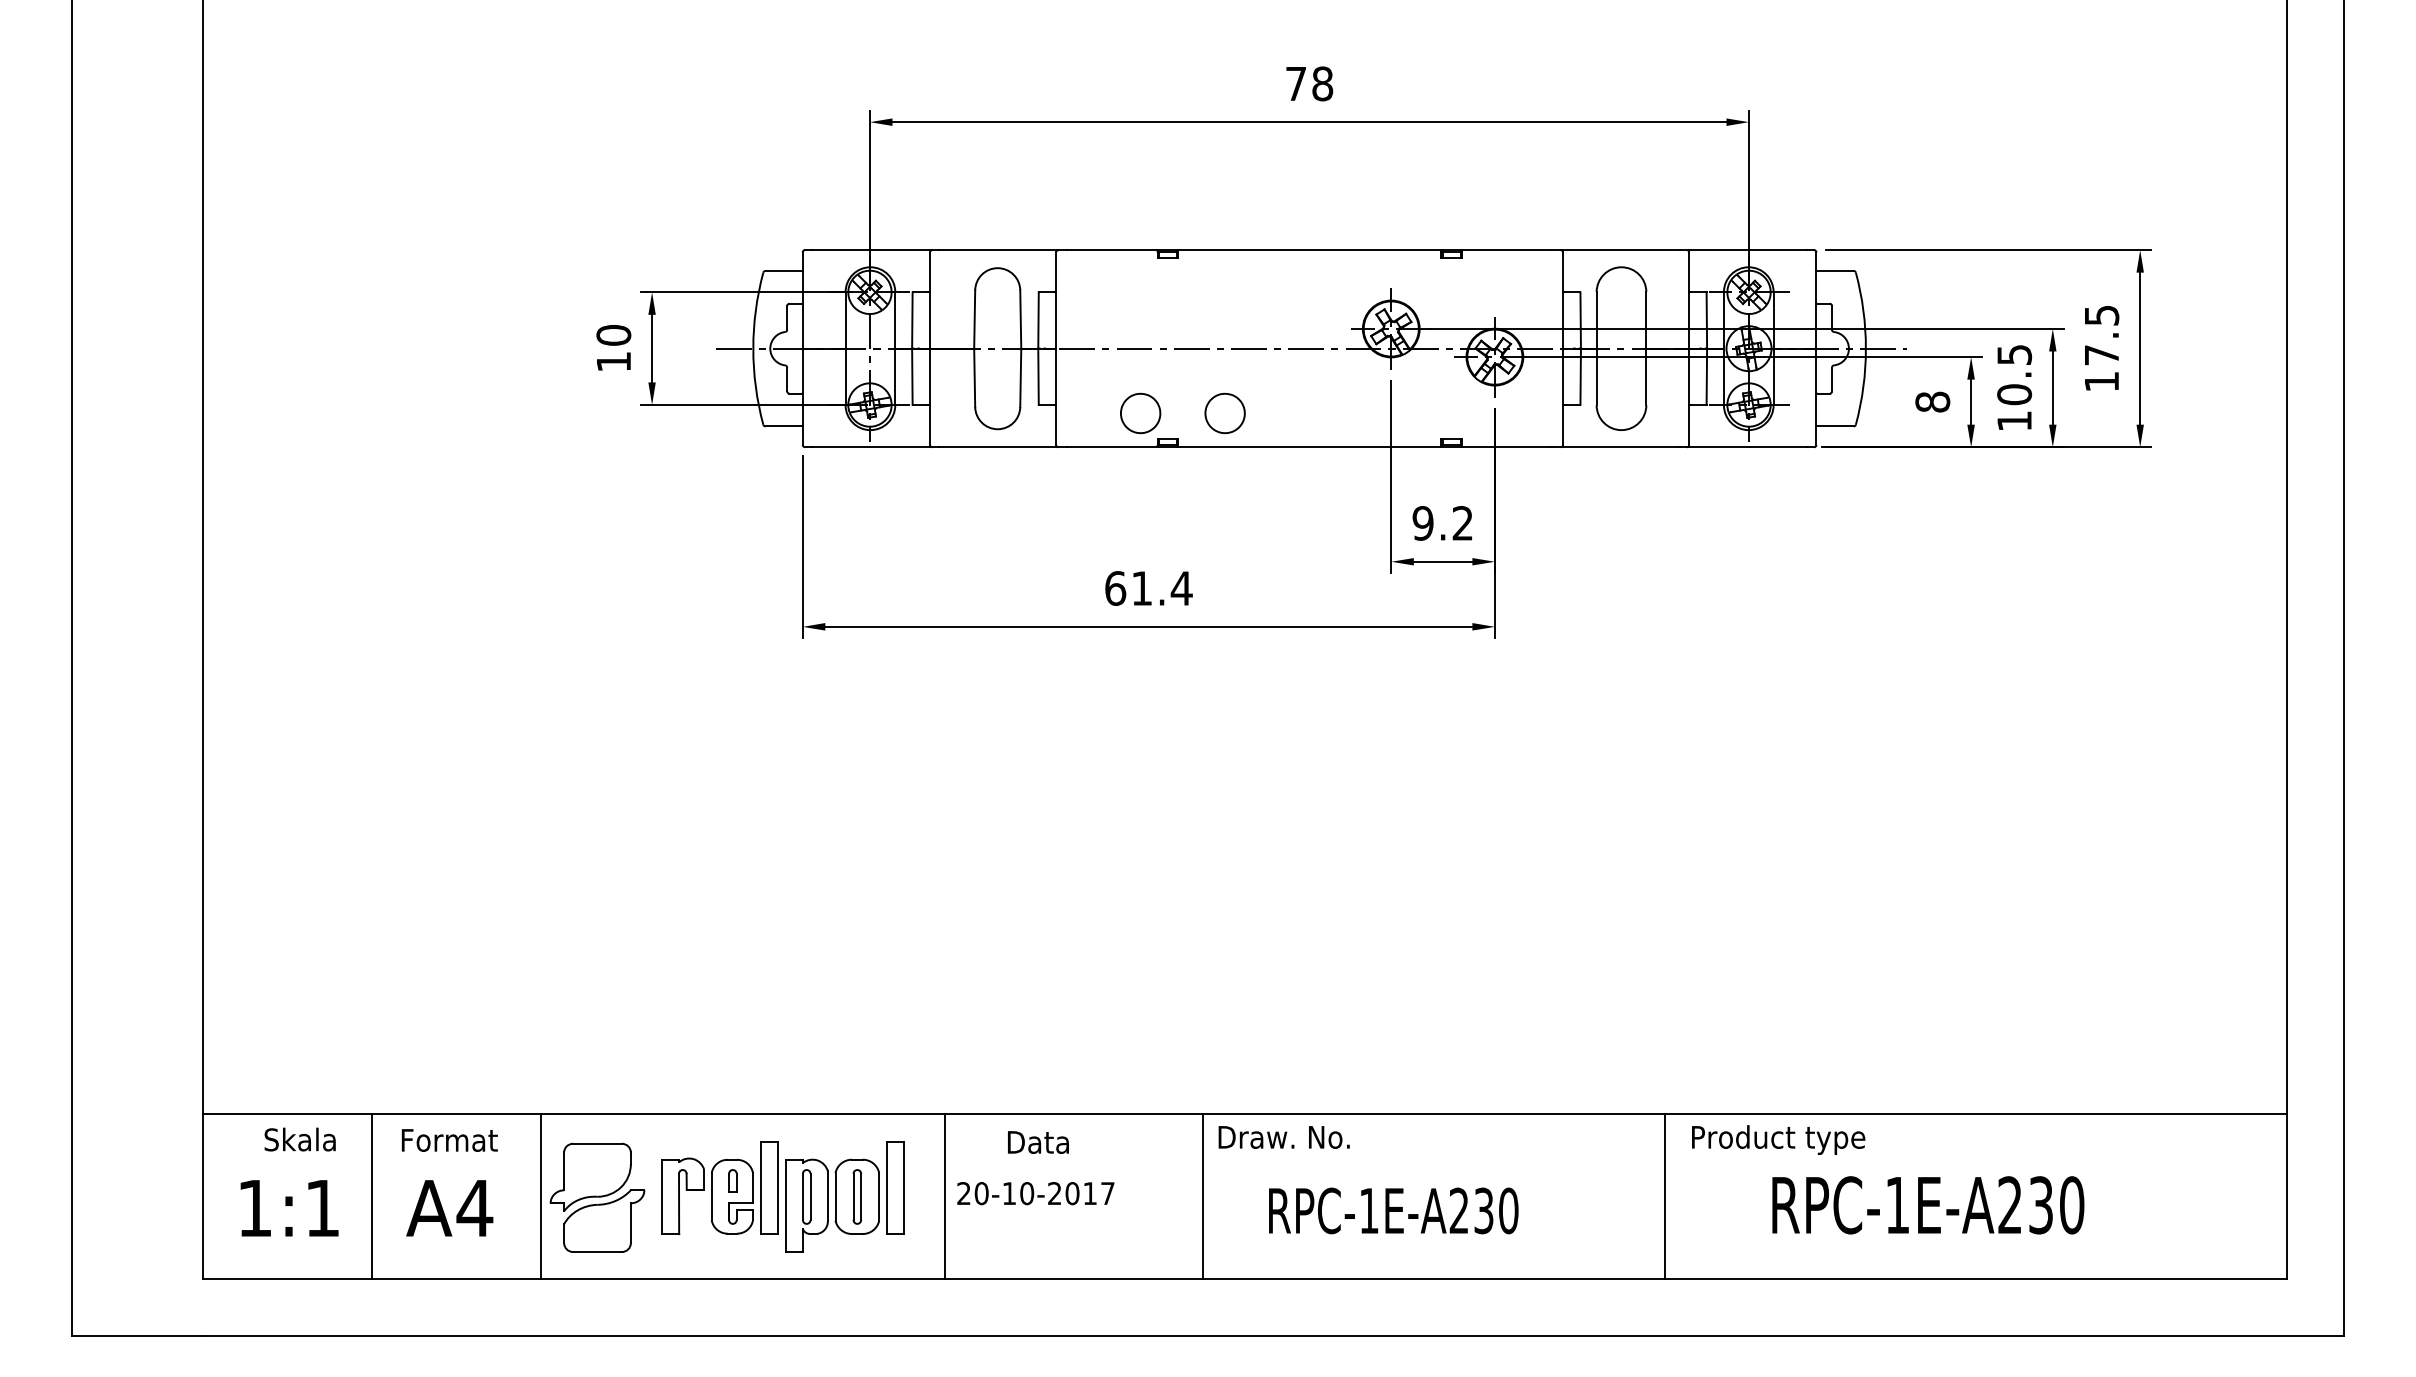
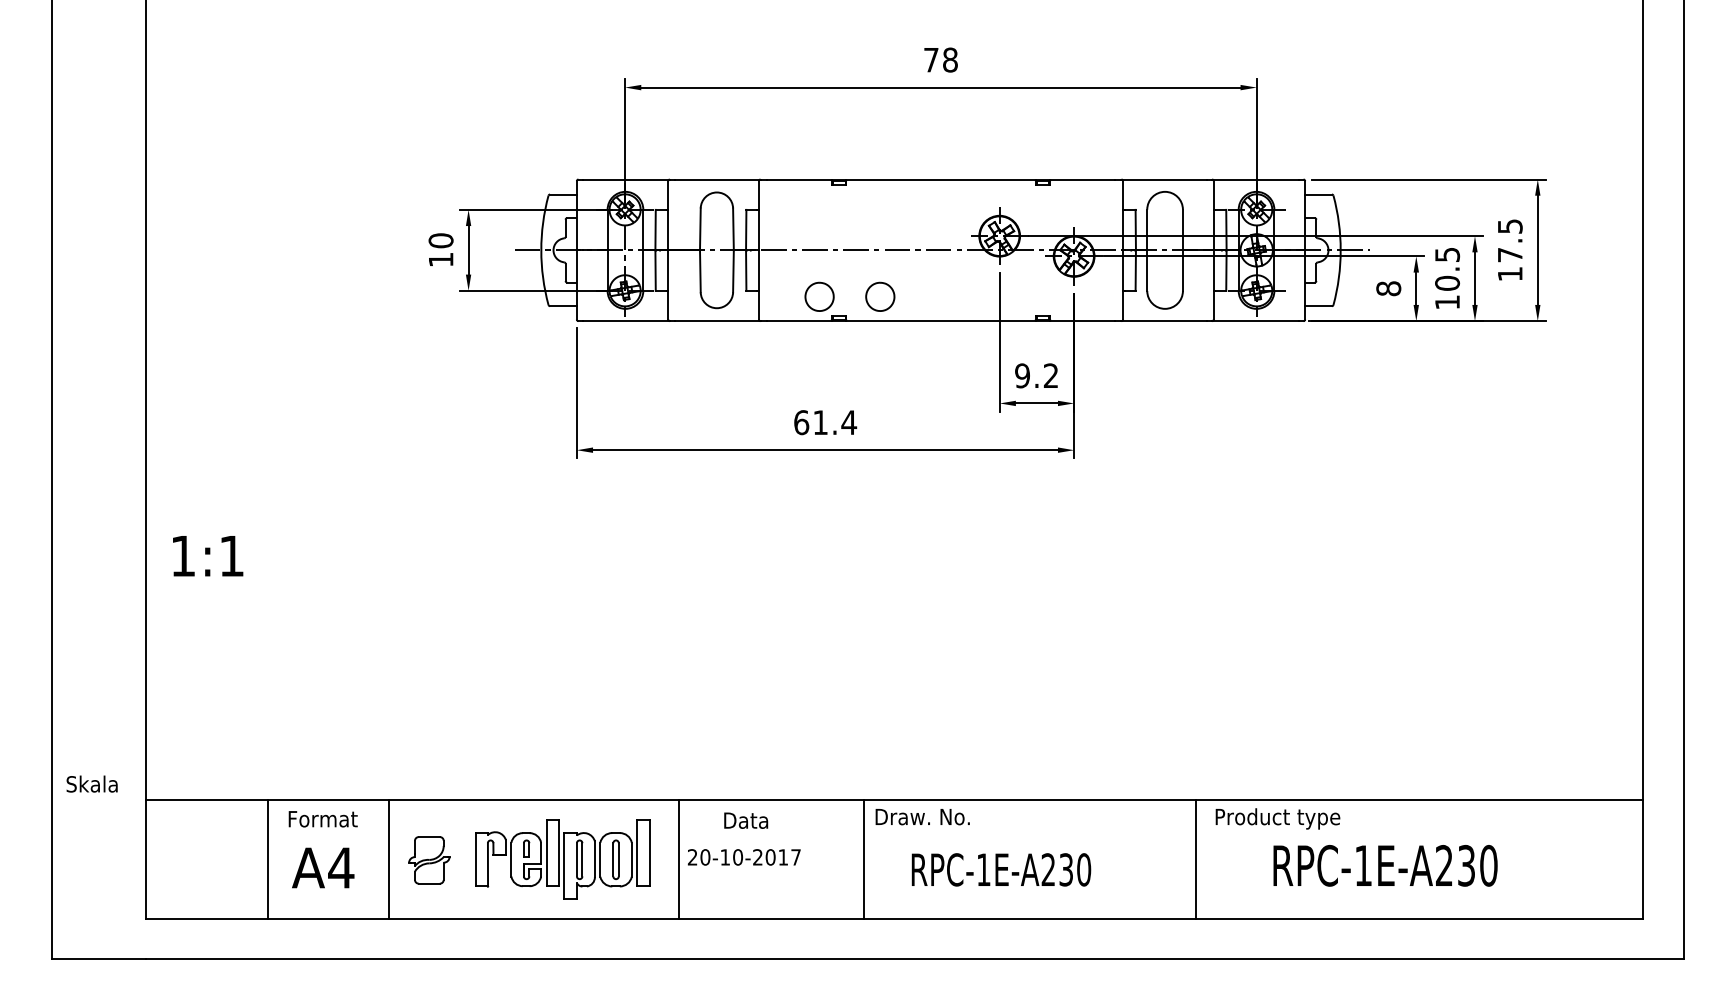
text: (299, 1139) -> (91, 784), moved
part: (597, 1197) -> (429, 860), size x0.6
text: (289, 1208) -> (208, 556), moved

